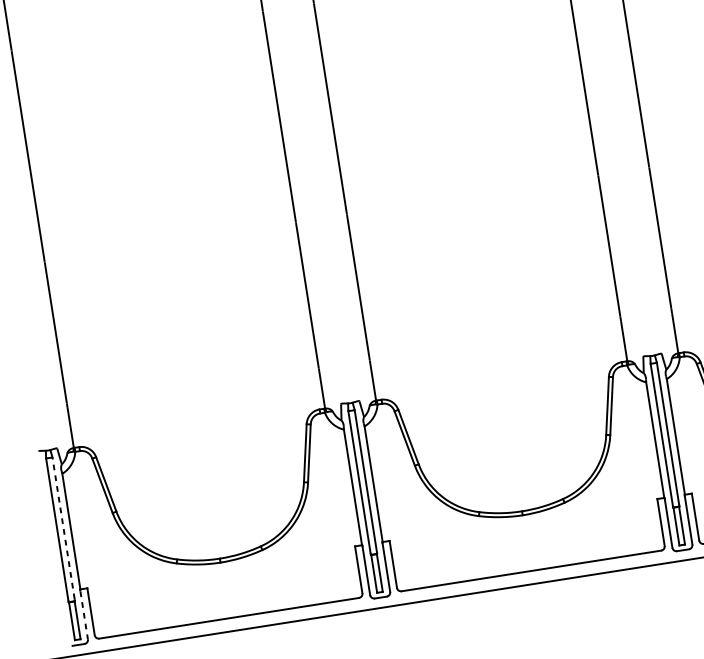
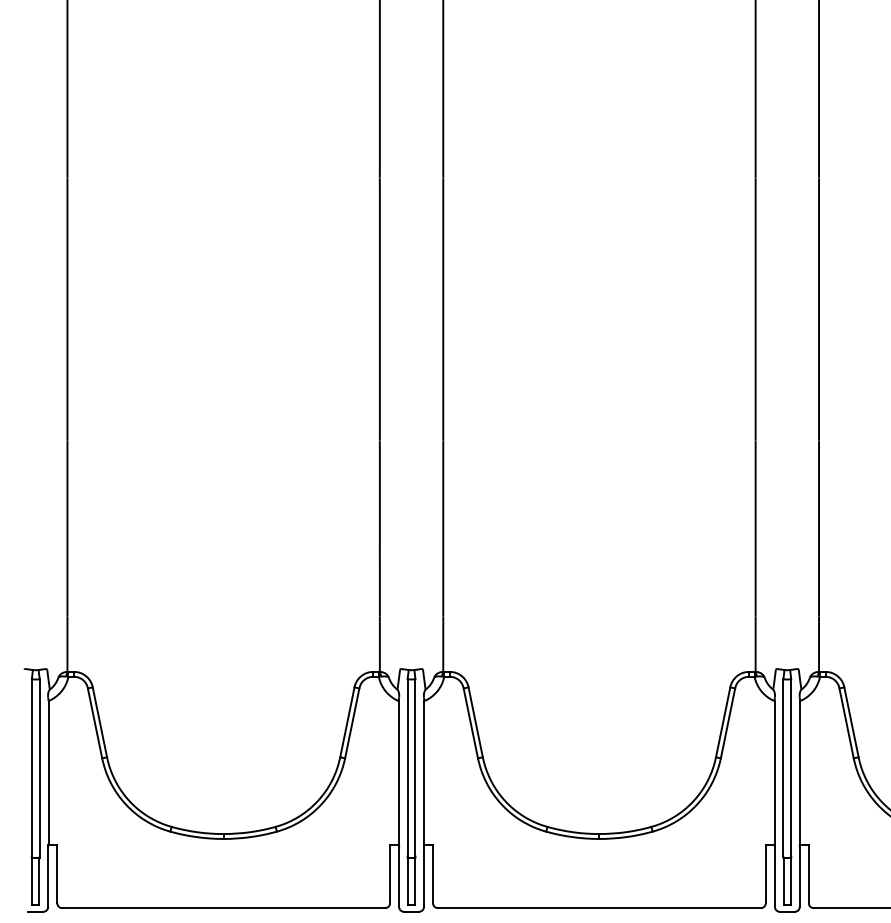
line: (63, 527) -> (39, 766), dashed -> solid
line: (84, 615) -> (48, 877), dashed -> solid

